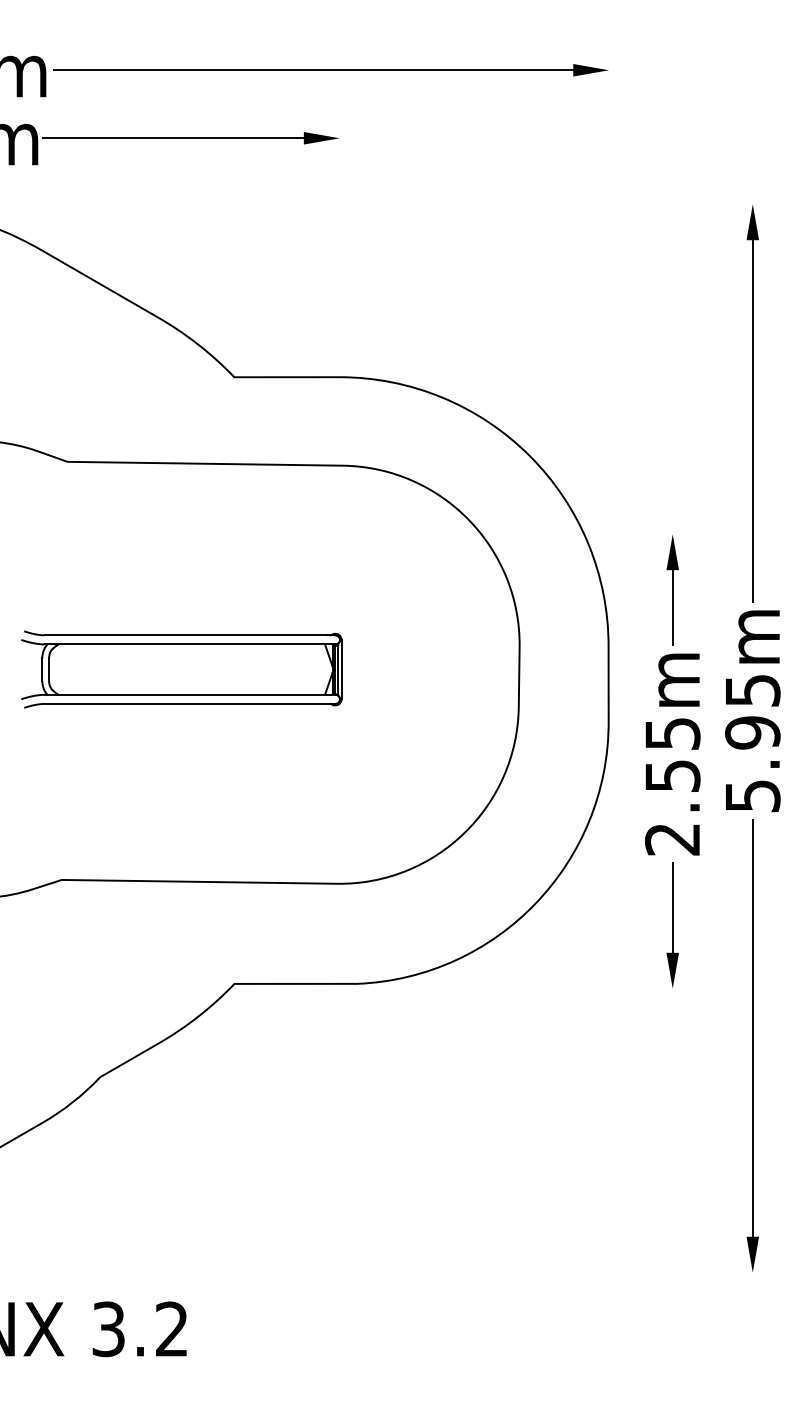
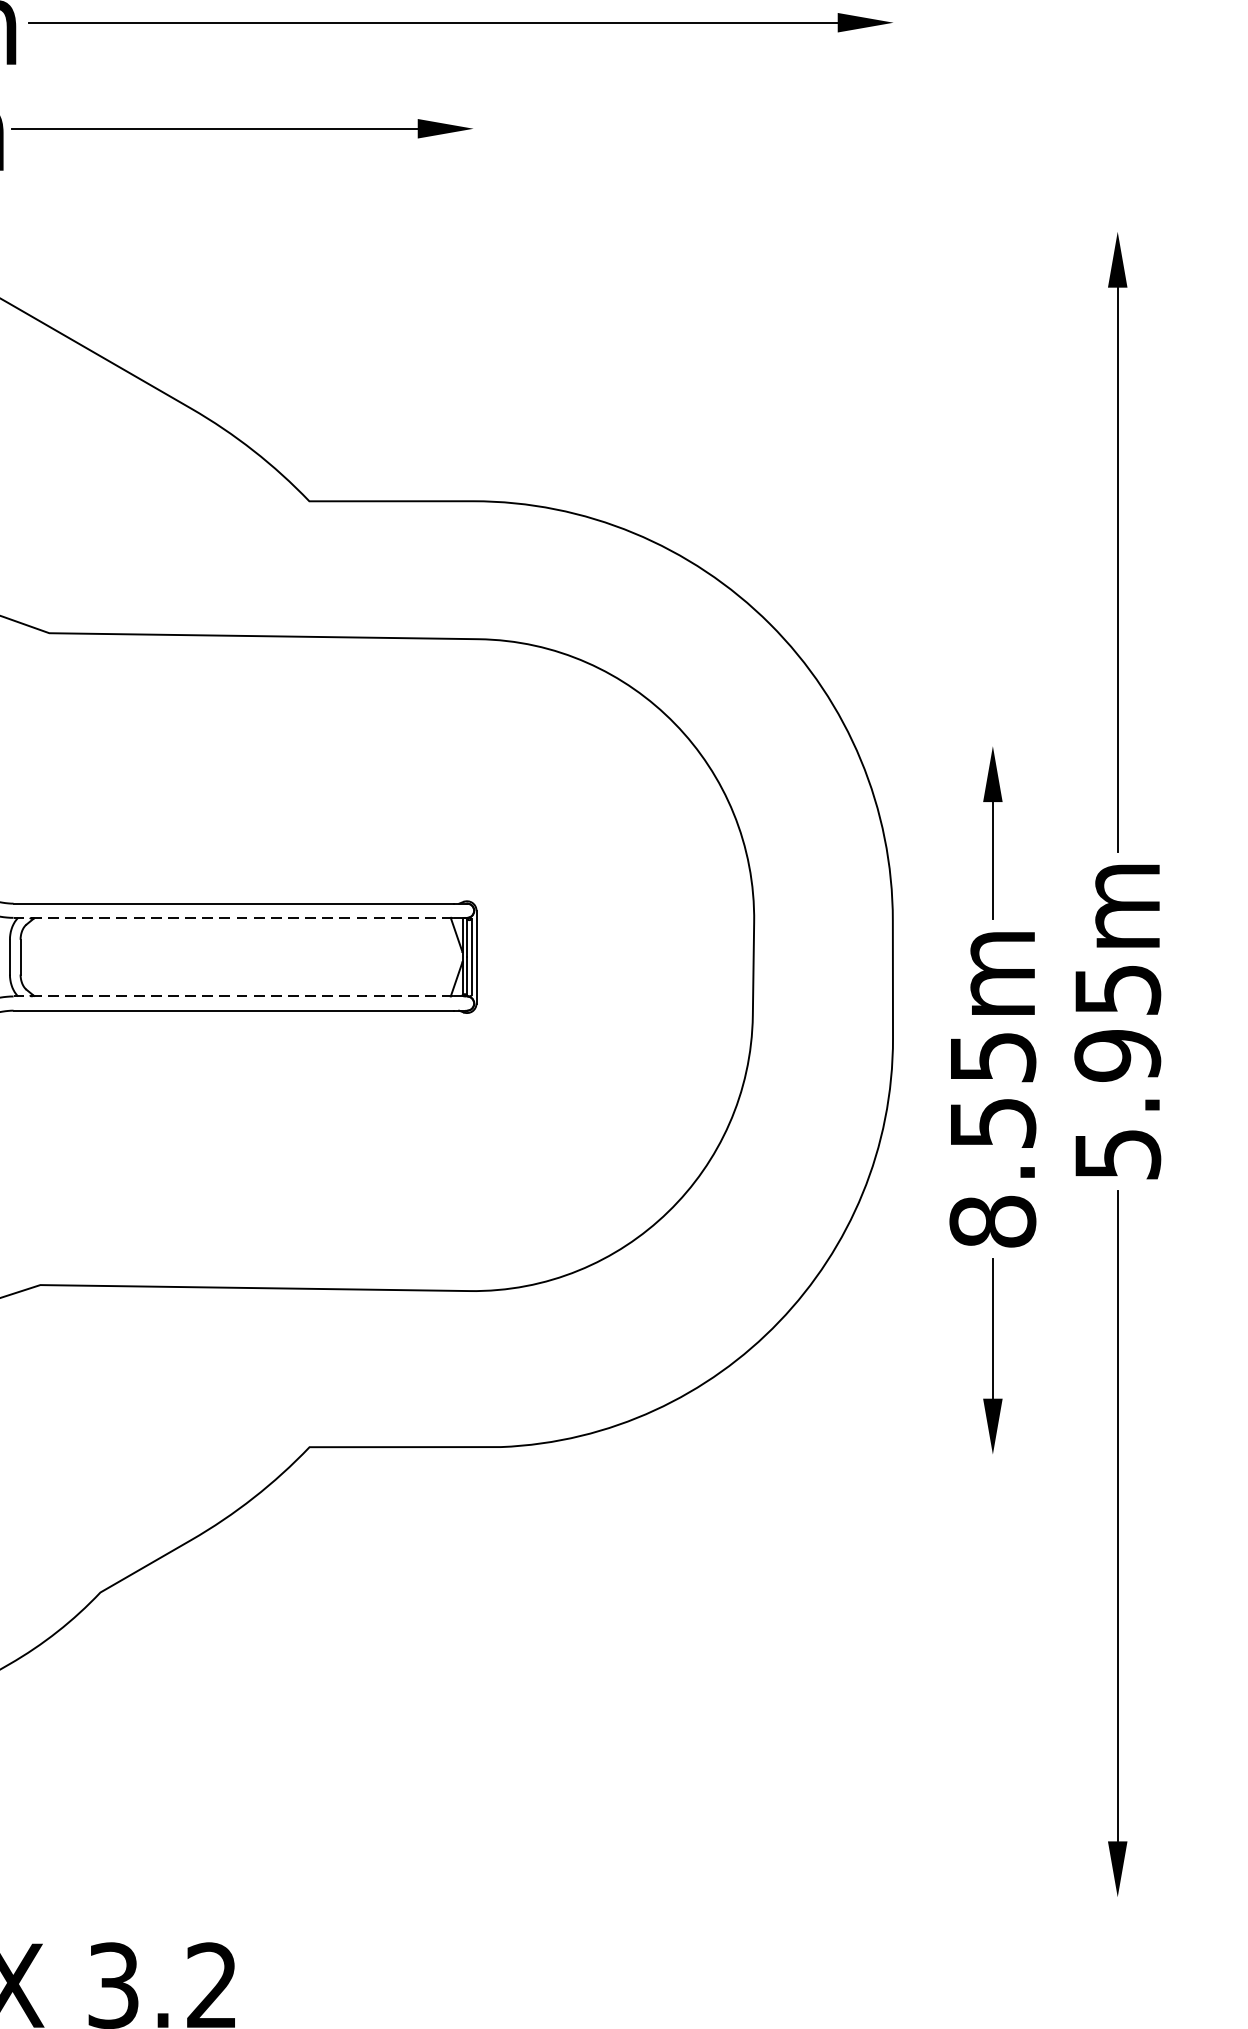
line: (186, 644) -> (234, 917), solid -> dashed
line: (186, 694) -> (234, 995), solid -> dashed
text: (672, 838) -> (992, 1220), 2.55m -> 8.55m

